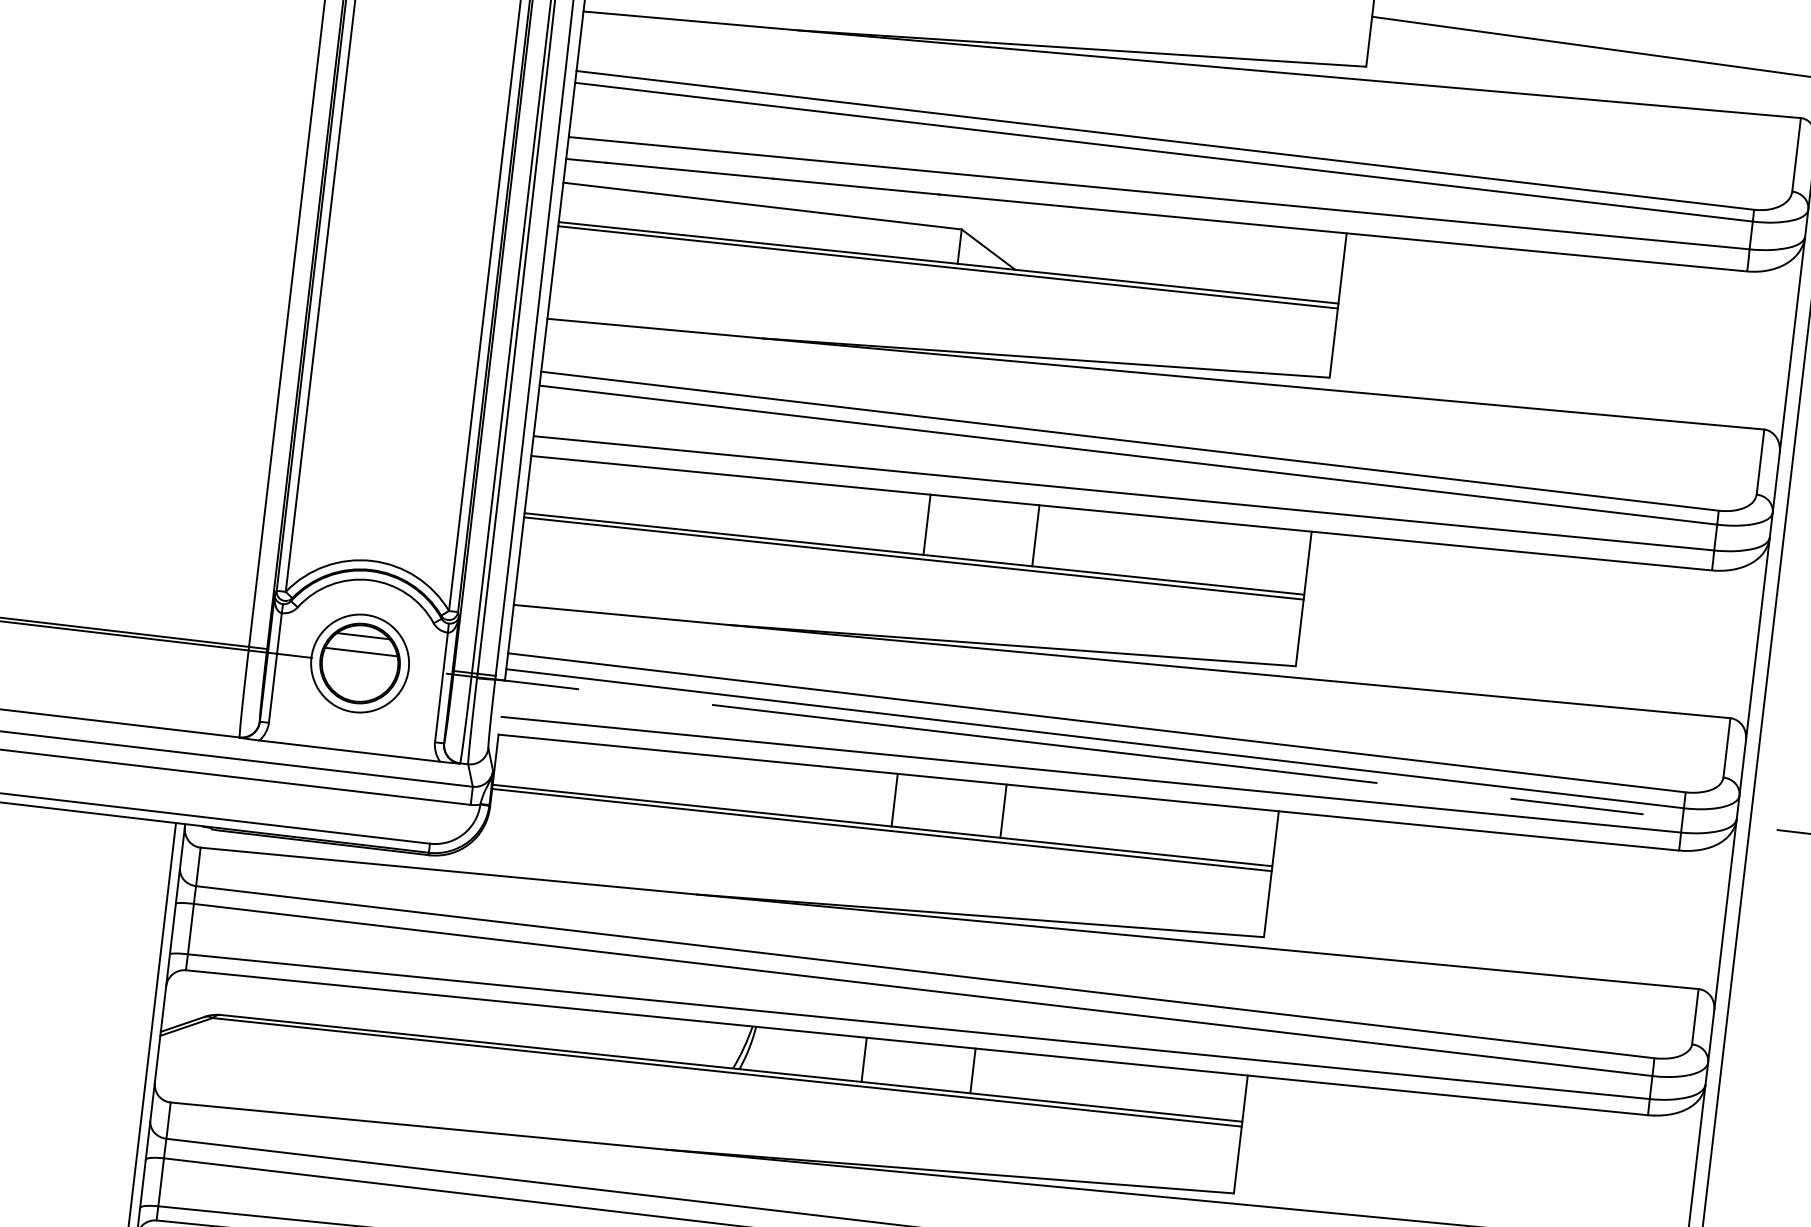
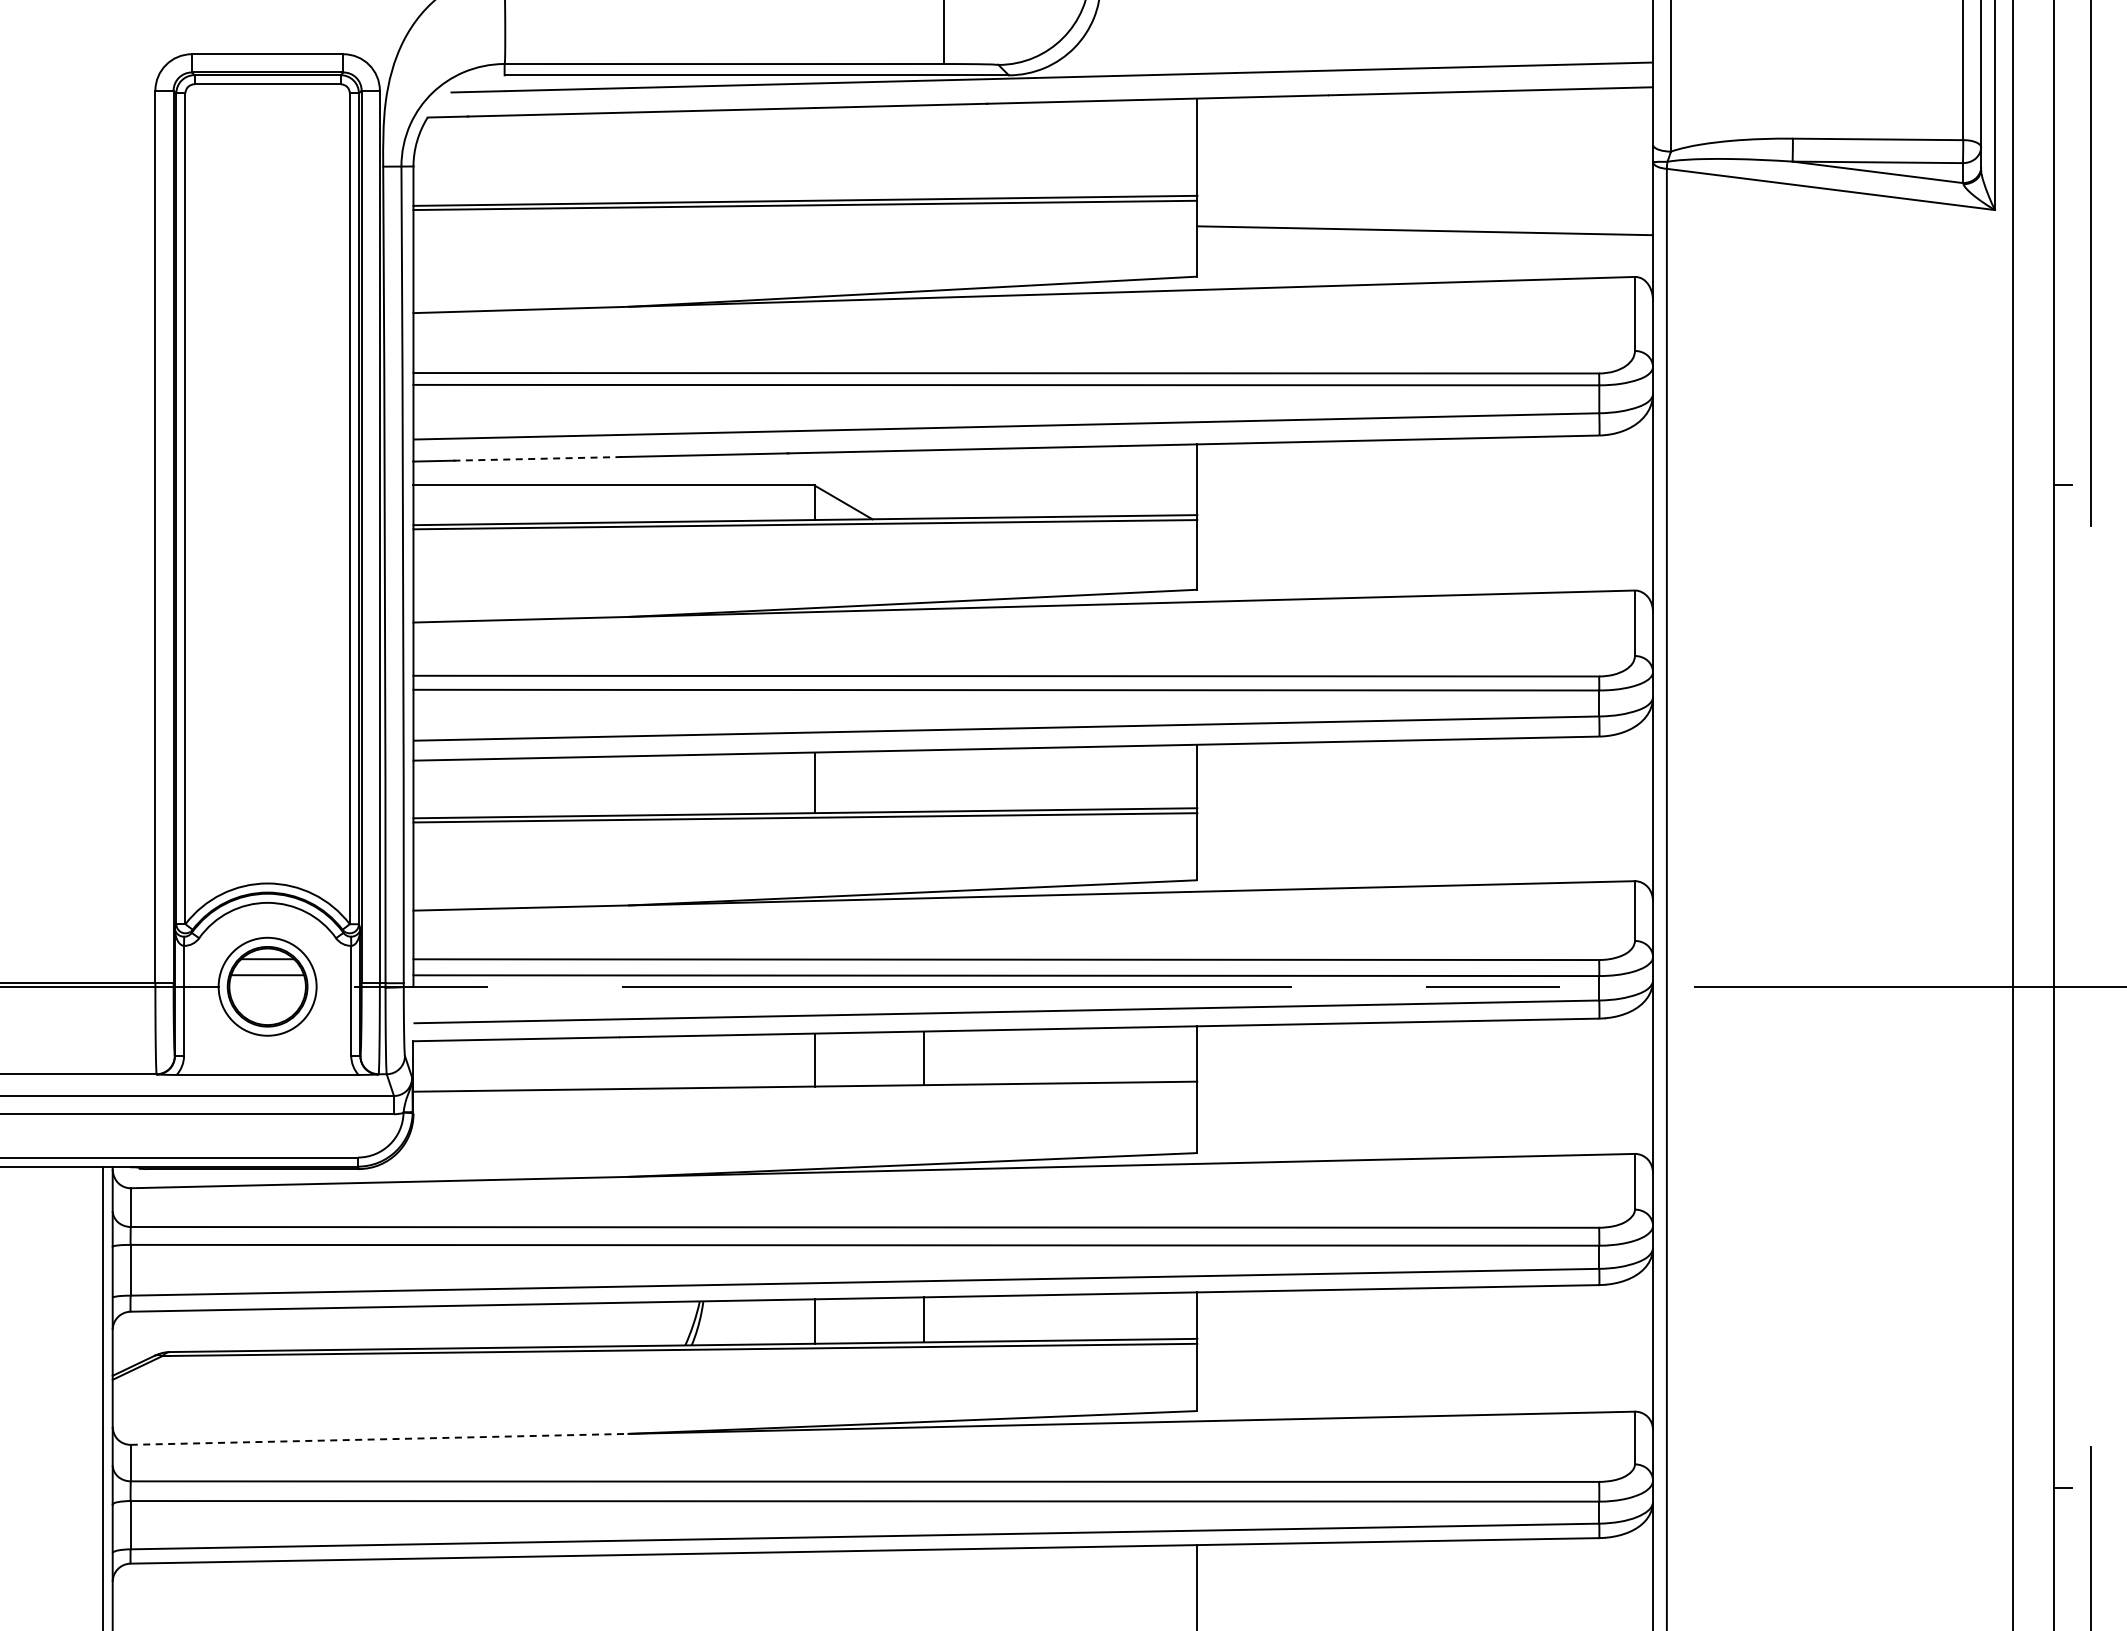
line: (690, 170) -> (538, 458), solid -> dashed
line: (1035, 535) -> (923, 780), removed
line: (882, 829) -> (805, 1090), removed
line: (418, 1126) -> (379, 1439), solid -> dashed

